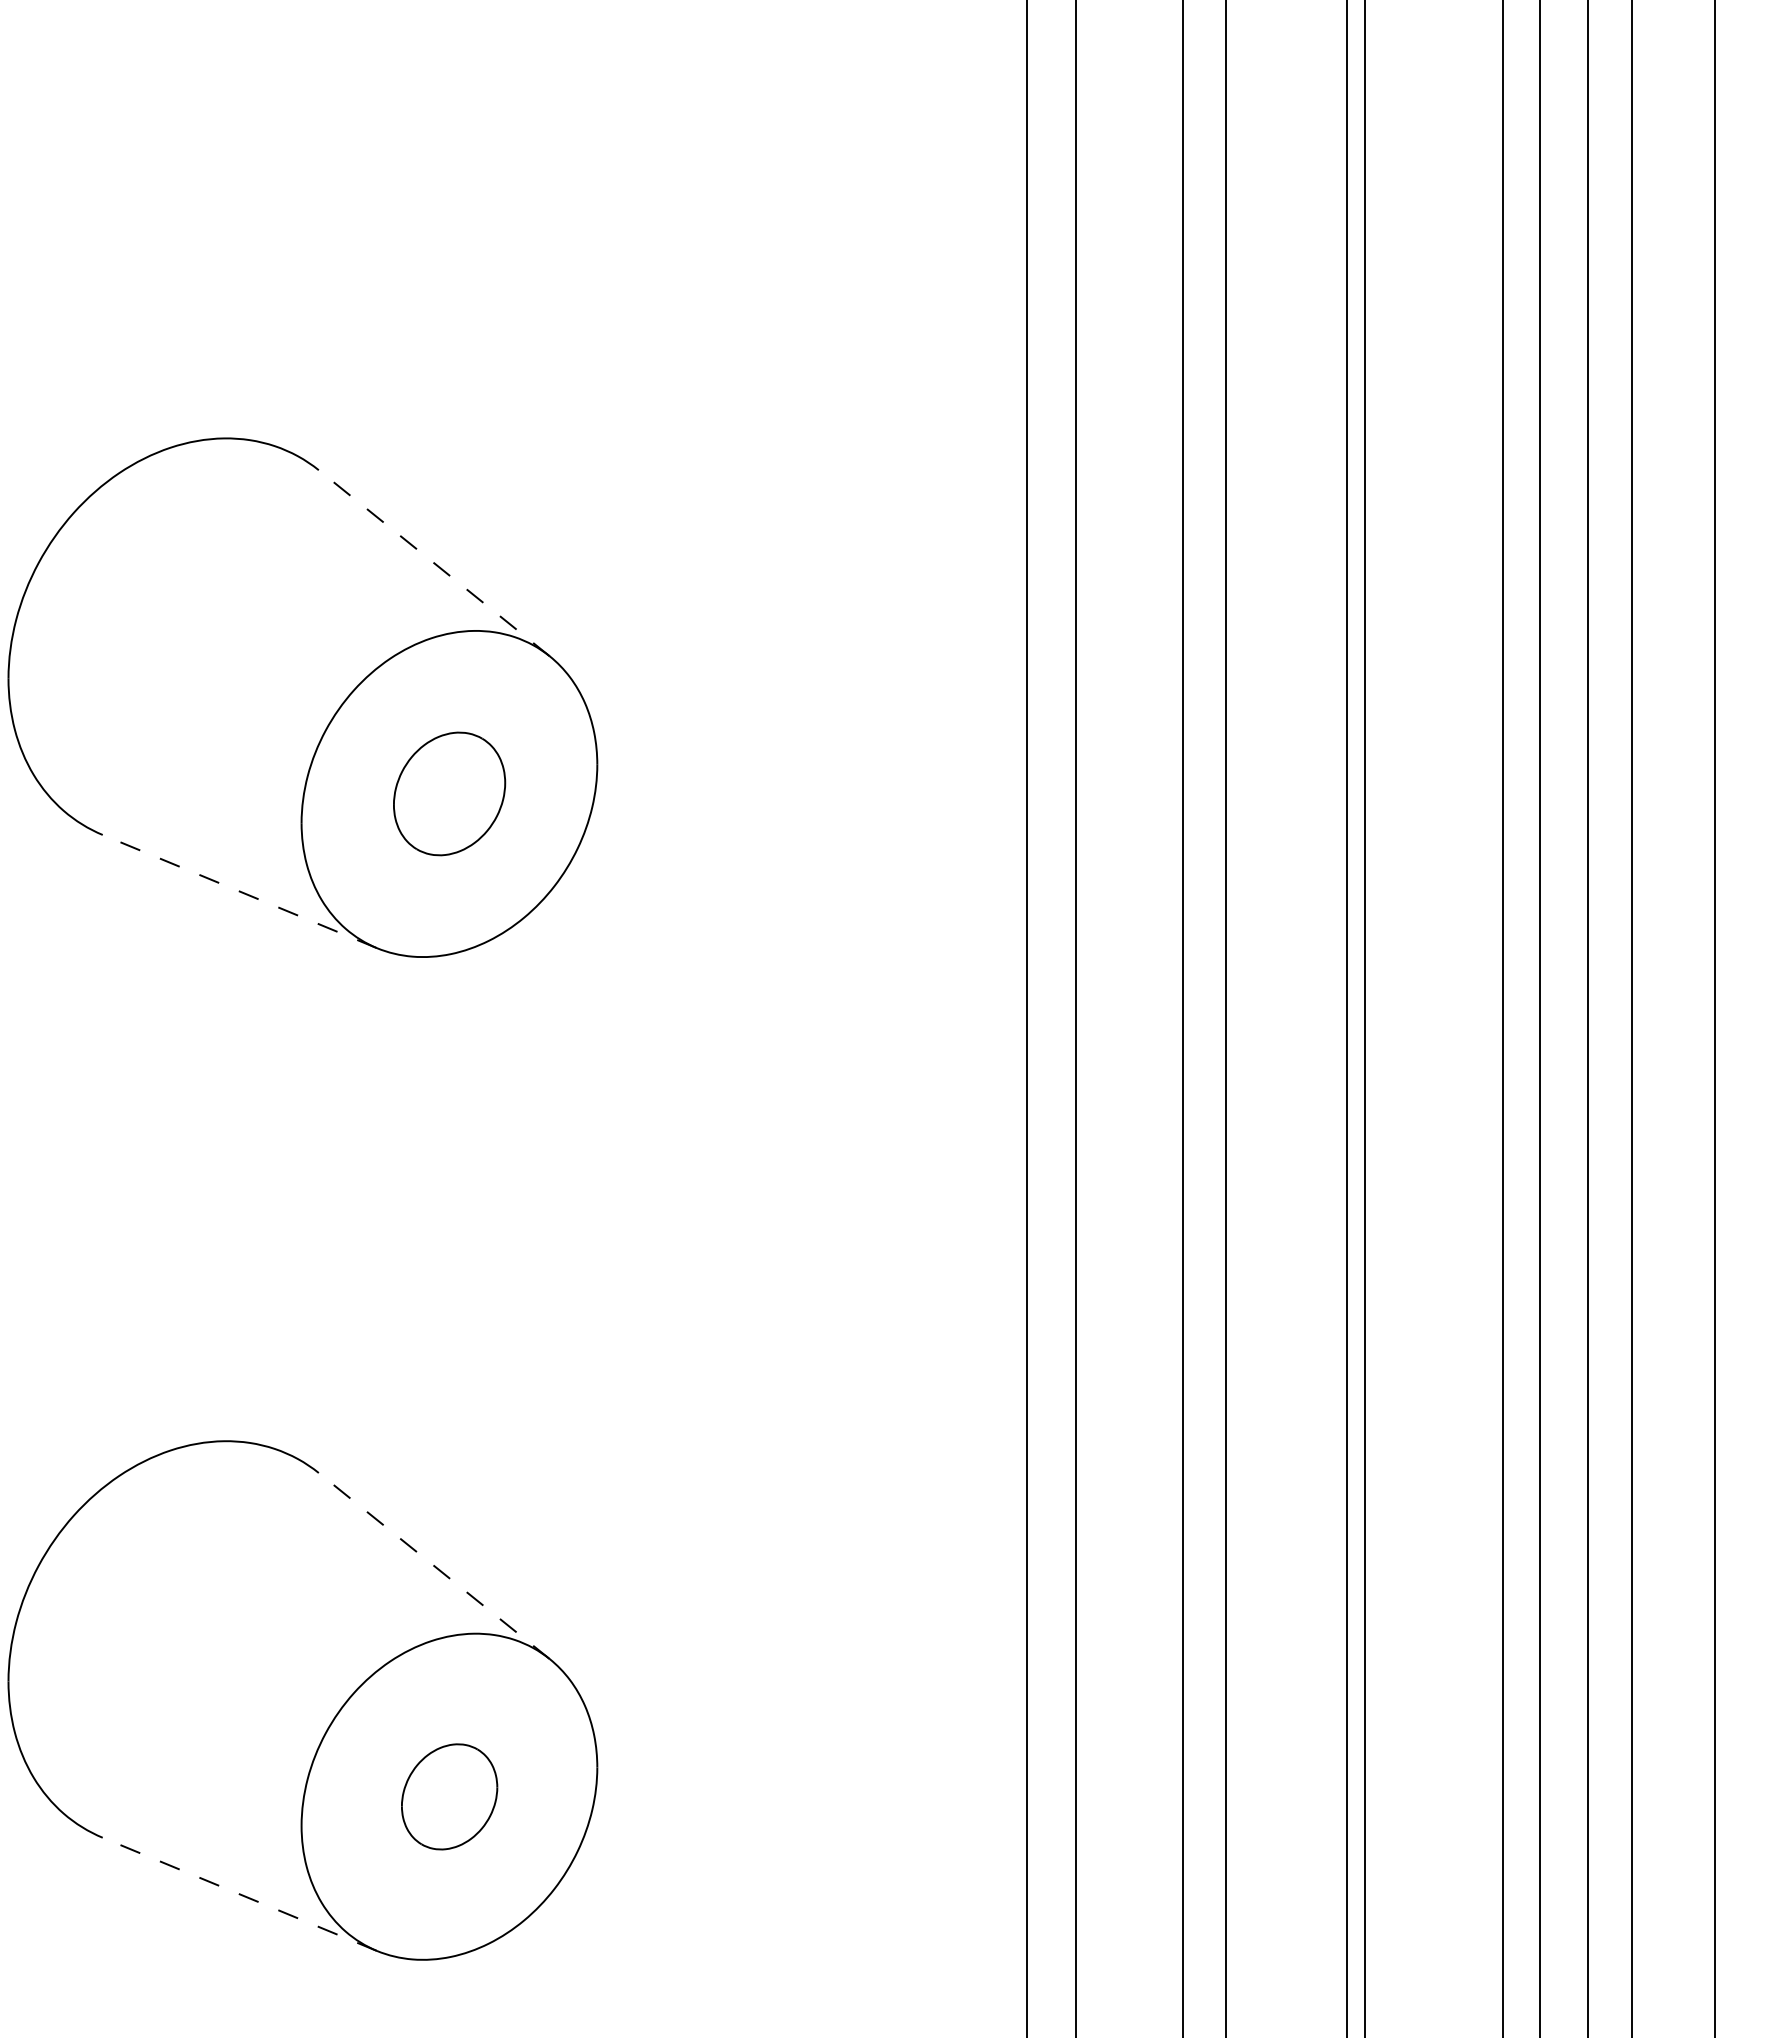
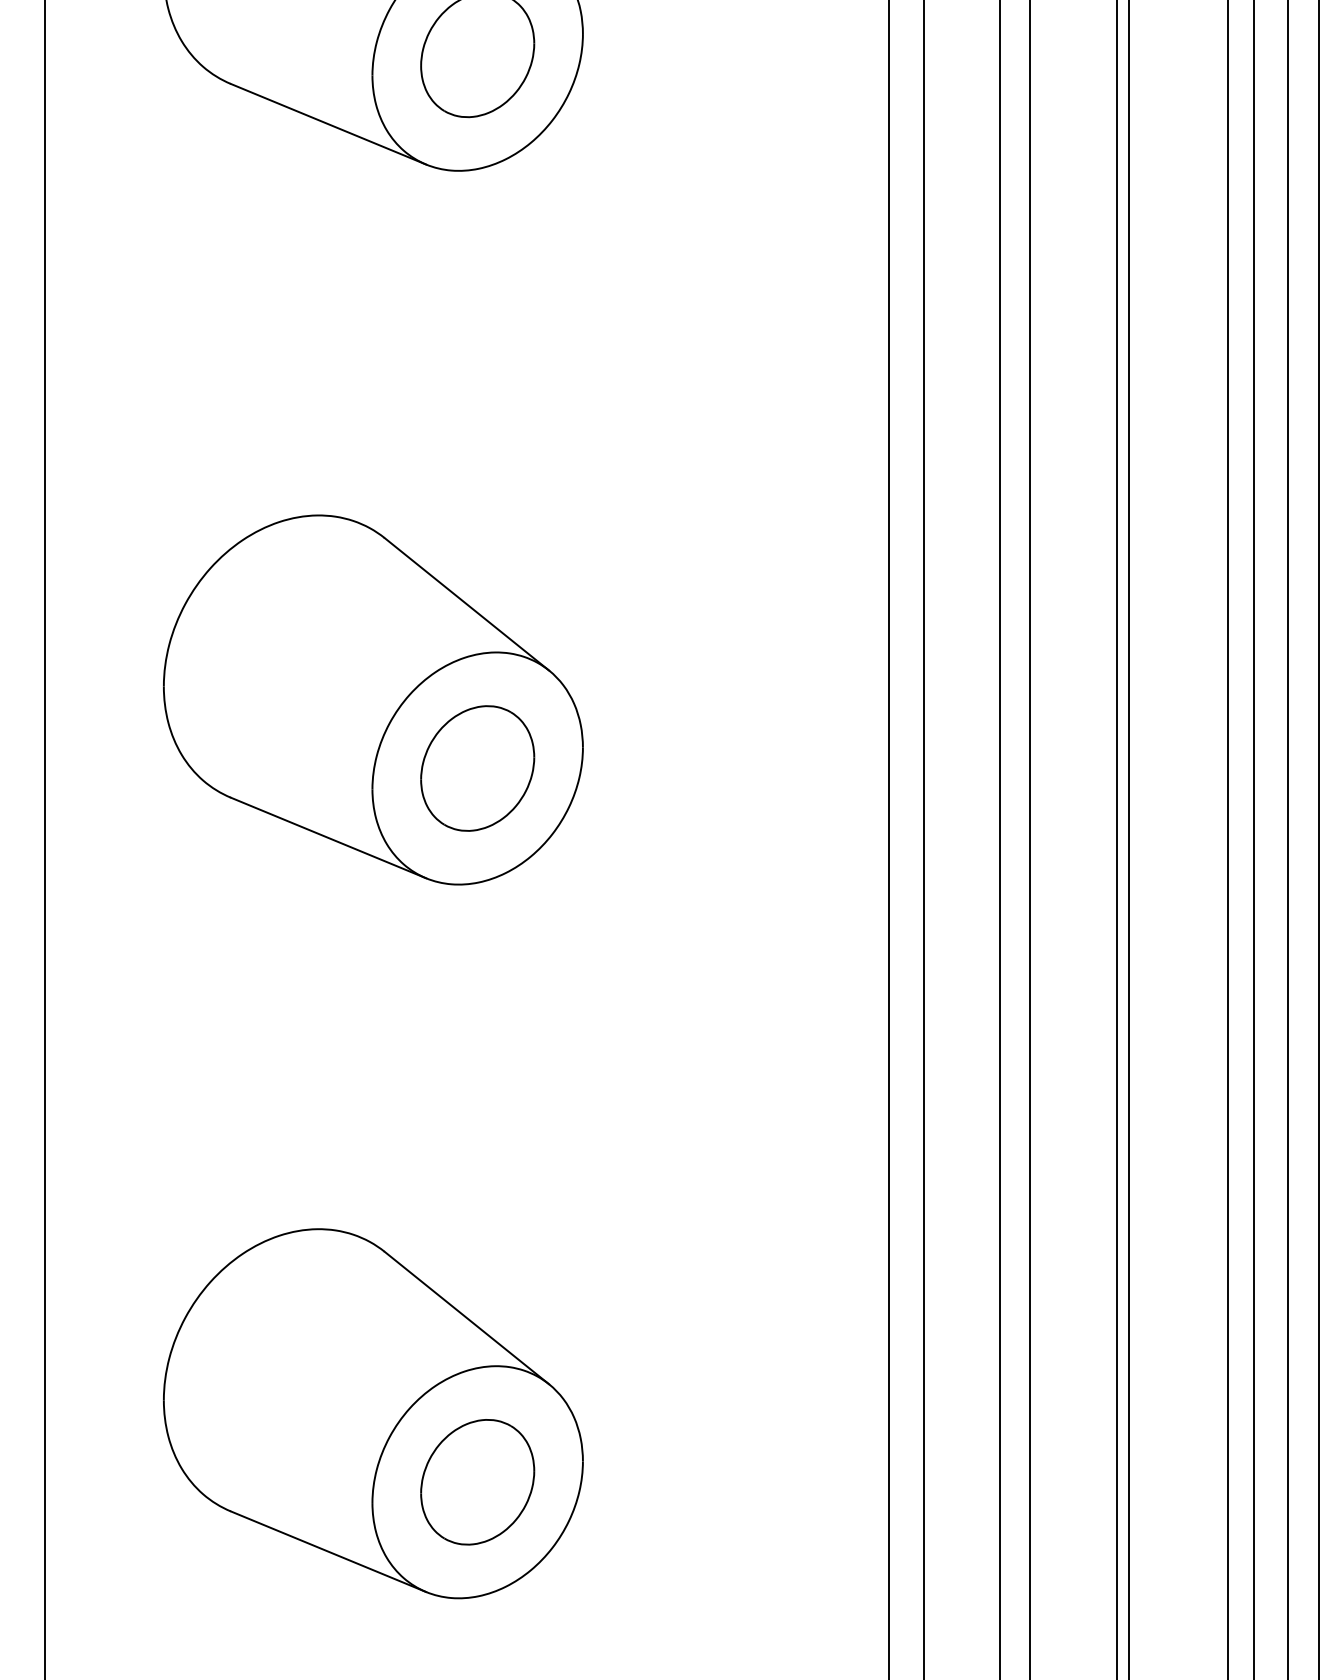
line: (433, 563) -> (466, 604), dashed -> solid
part: (449, 793) -> (477, 768), size x1.43
line: (239, 890) -> (328, 837), dashed -> solid
line: (433, 1566) -> (466, 1318), dashed -> solid
part: (449, 1797) -> (477, 1482), size x1.67
line: (239, 1894) -> (328, 1551), dashed -> solid

